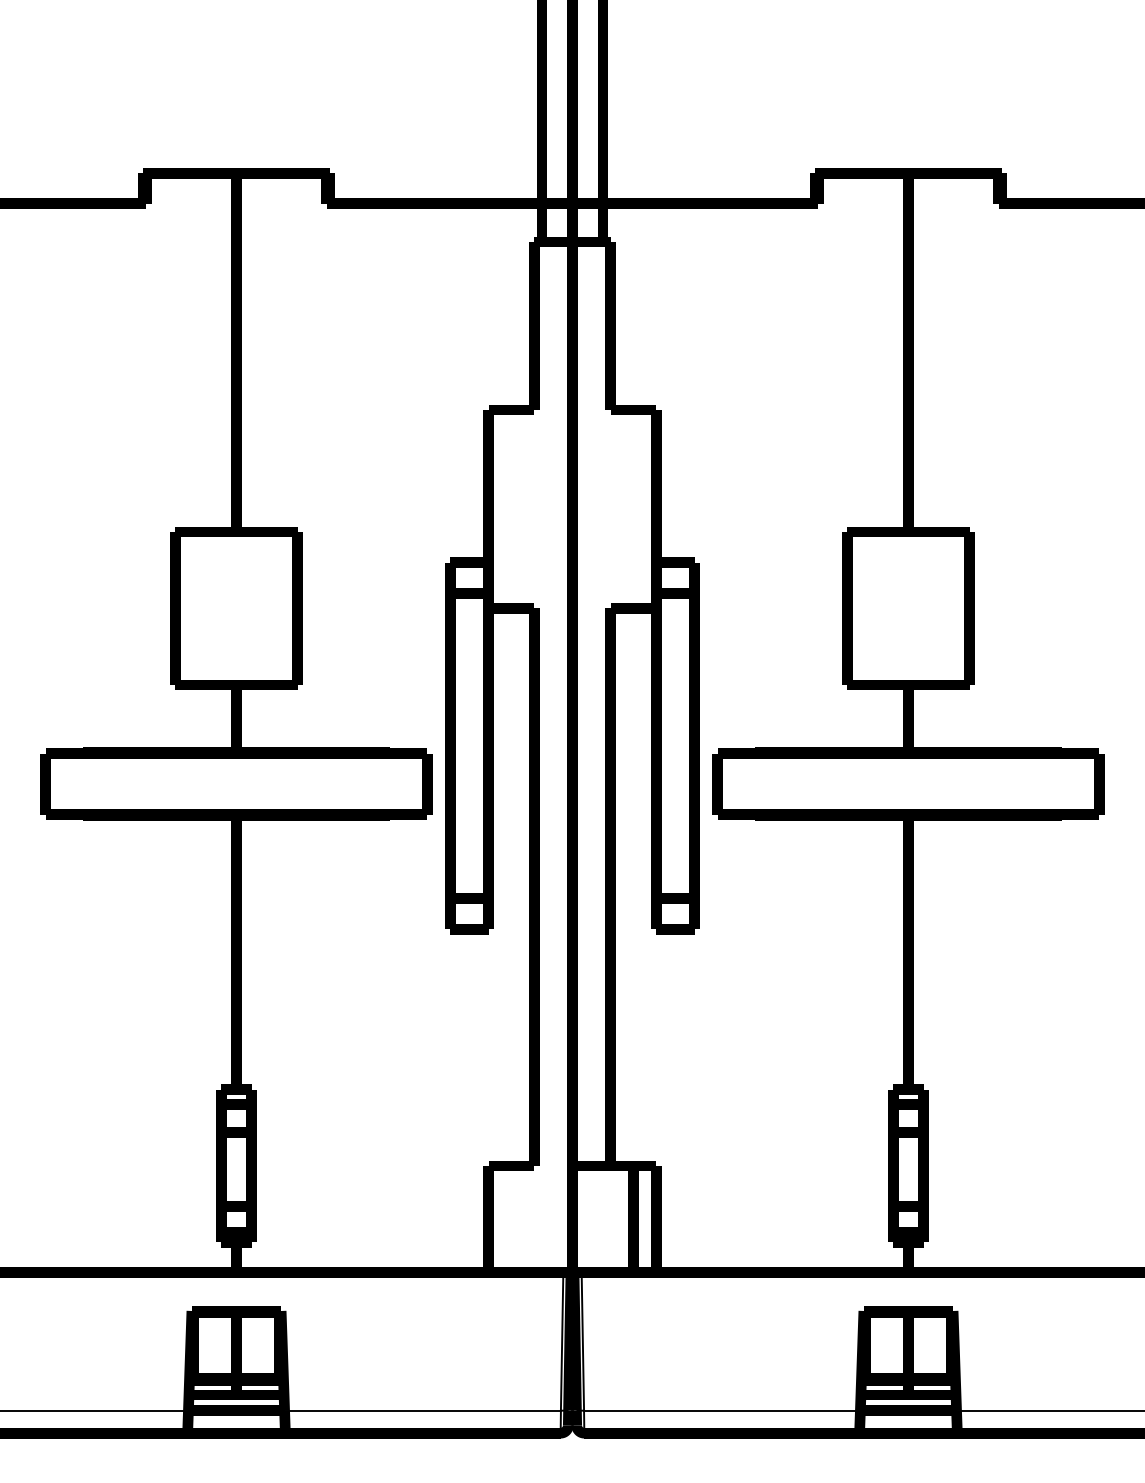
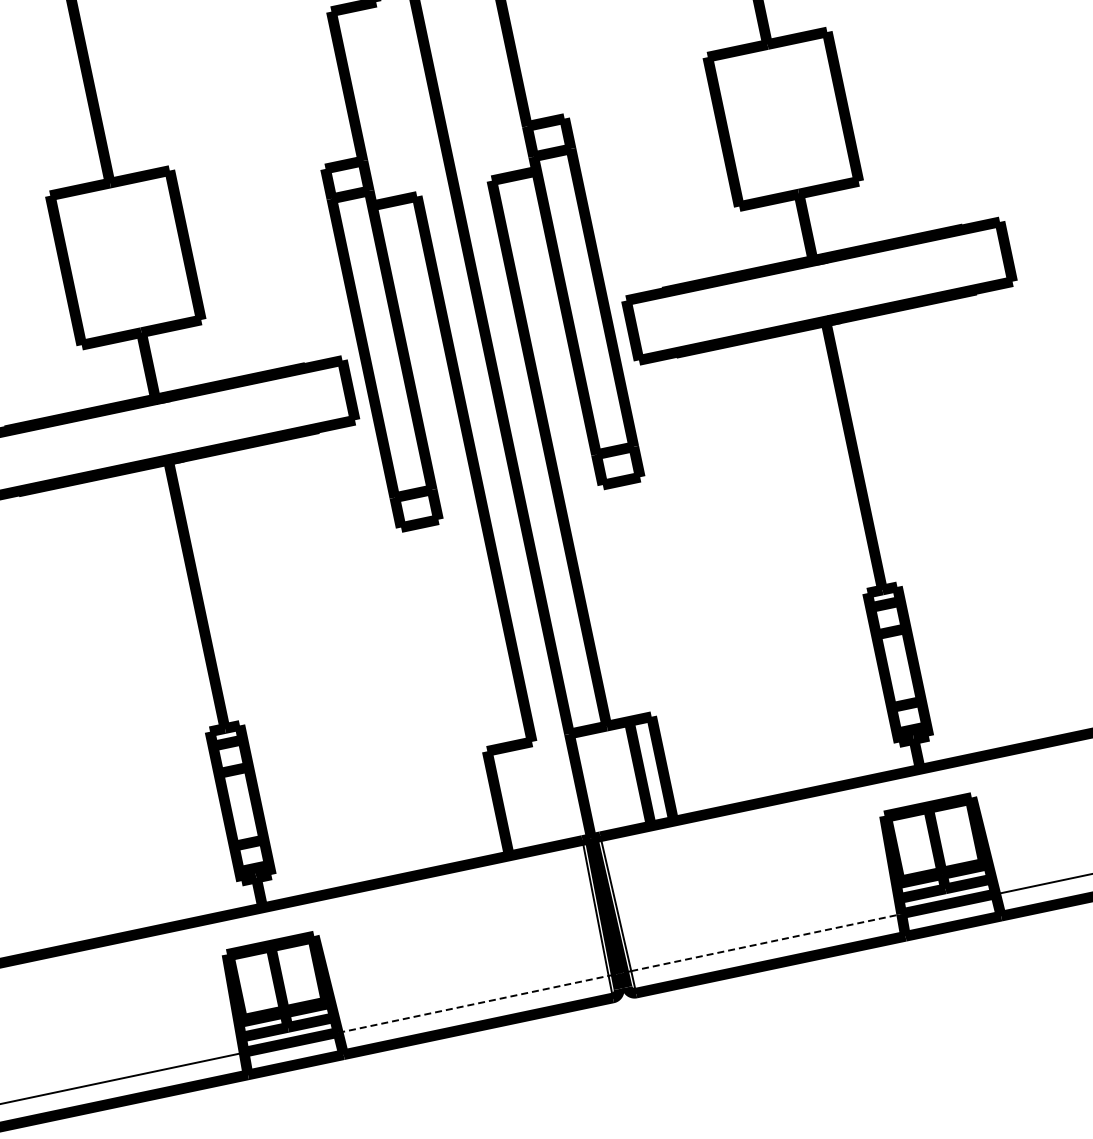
line: (423, 1410) -> (474, 1004), solid -> dashed
line: (722, 1410) -> (766, 942), solid -> dashed

